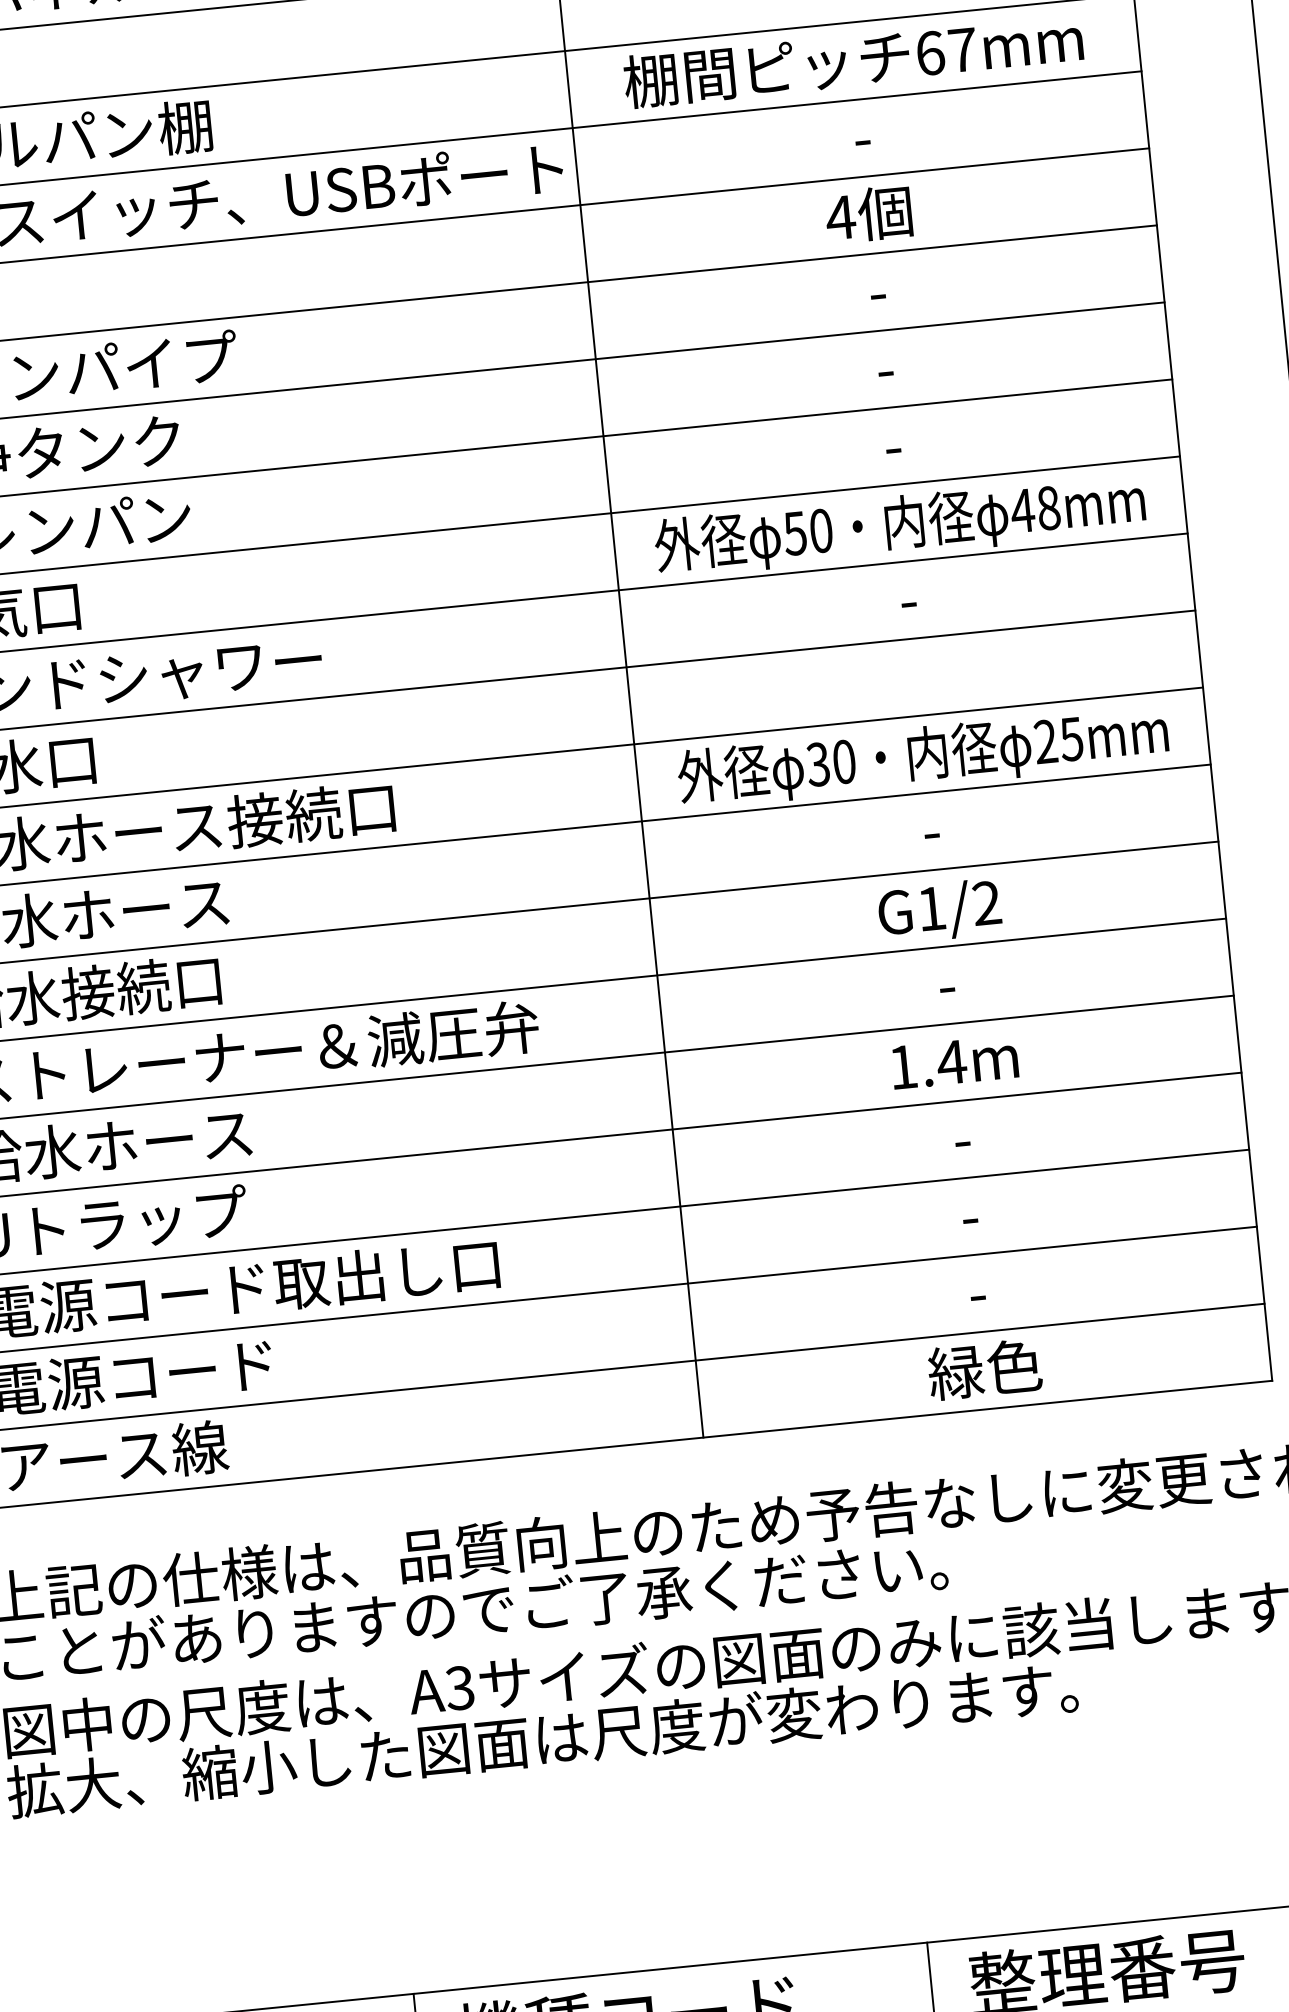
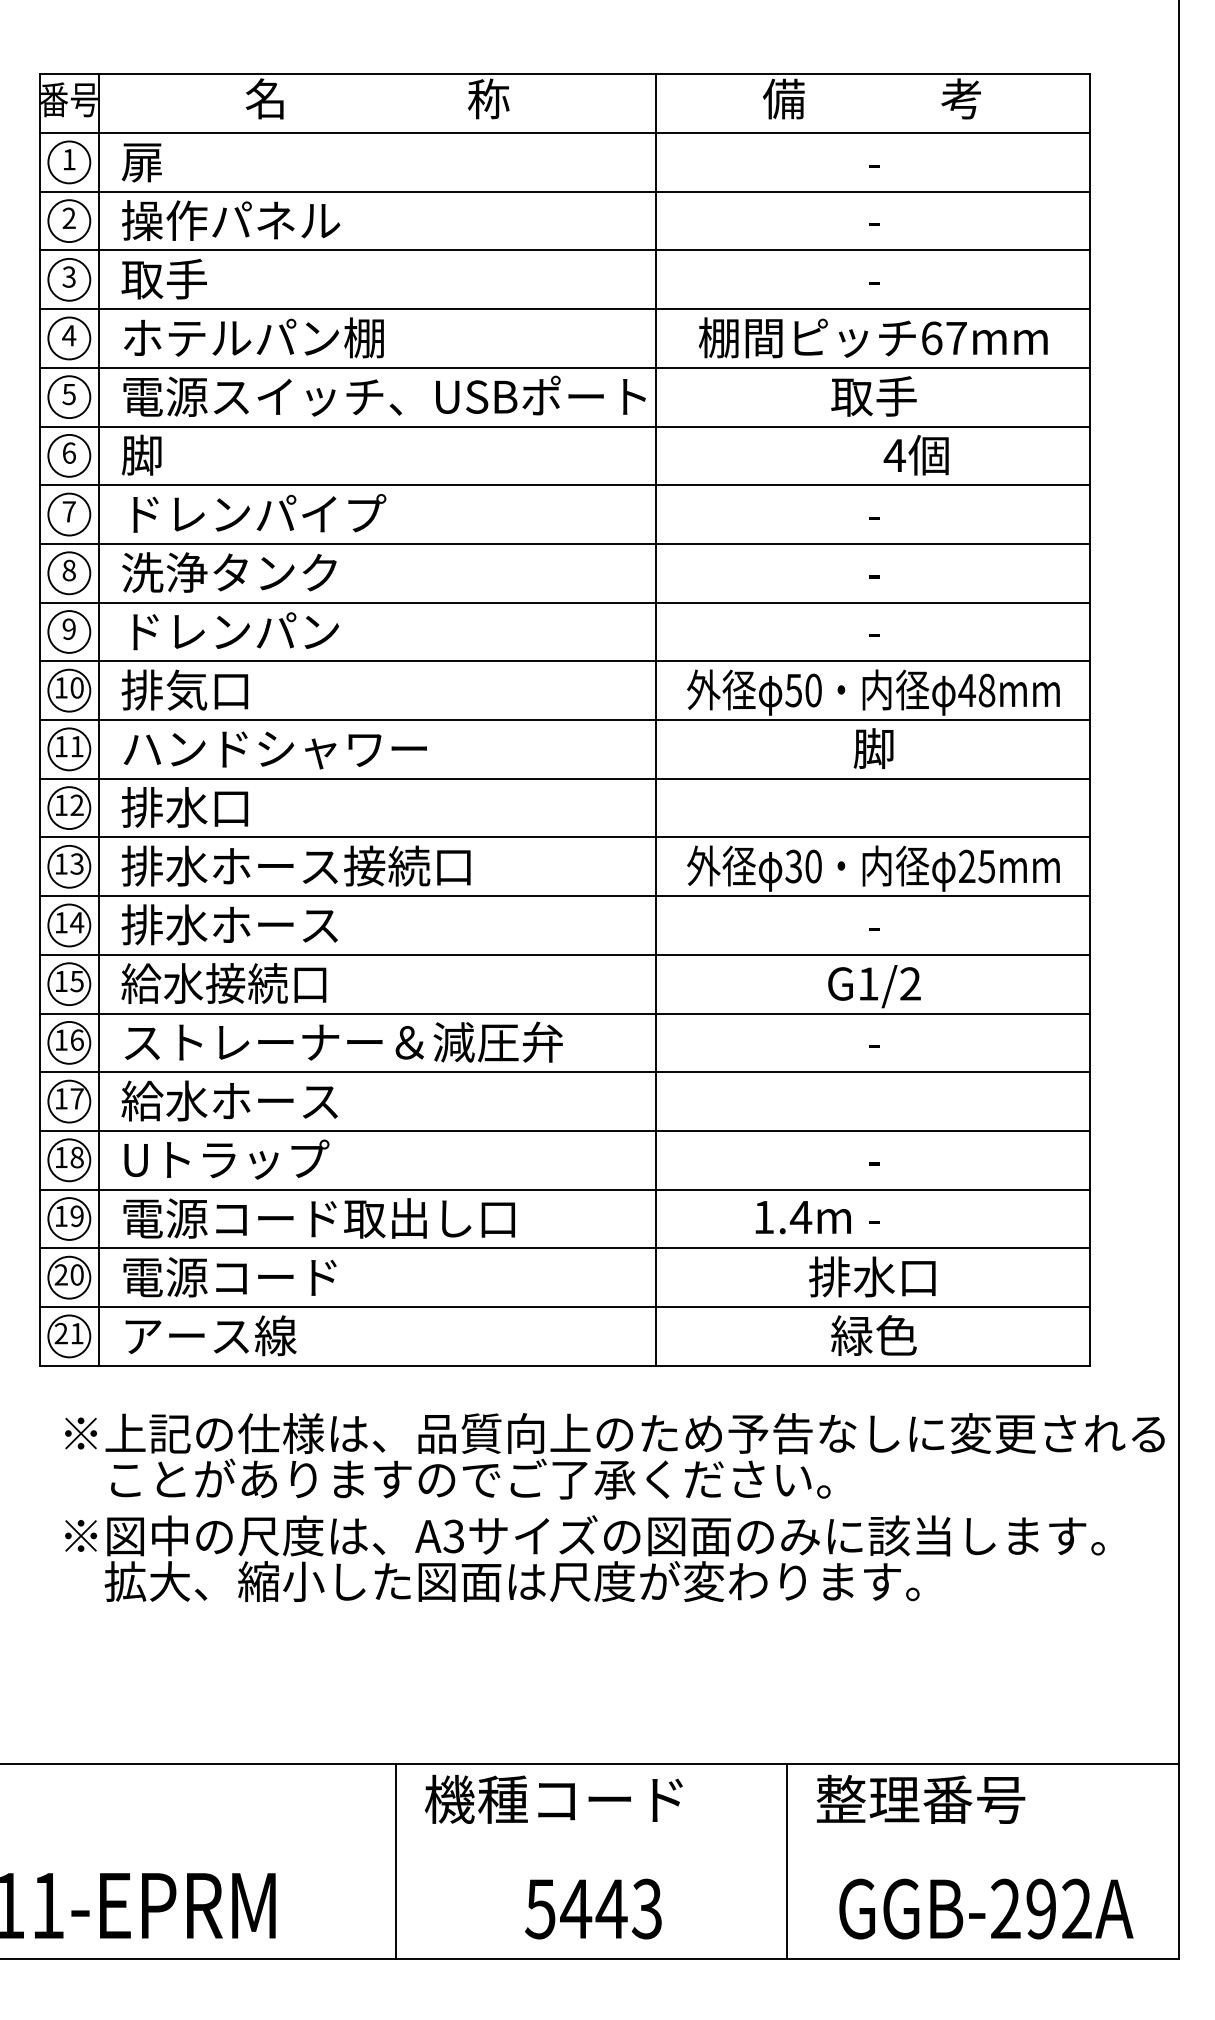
text: (861, 137) -> (873, 396), - -> 取手
text: (867, 214) -> (915, 455), moved
text: (907, 599) -> (873, 748), - -> 脚
text: (953, 1062) -> (802, 1217), moved
text: (975, 1292) -> (872, 1276), - -> 排水口

